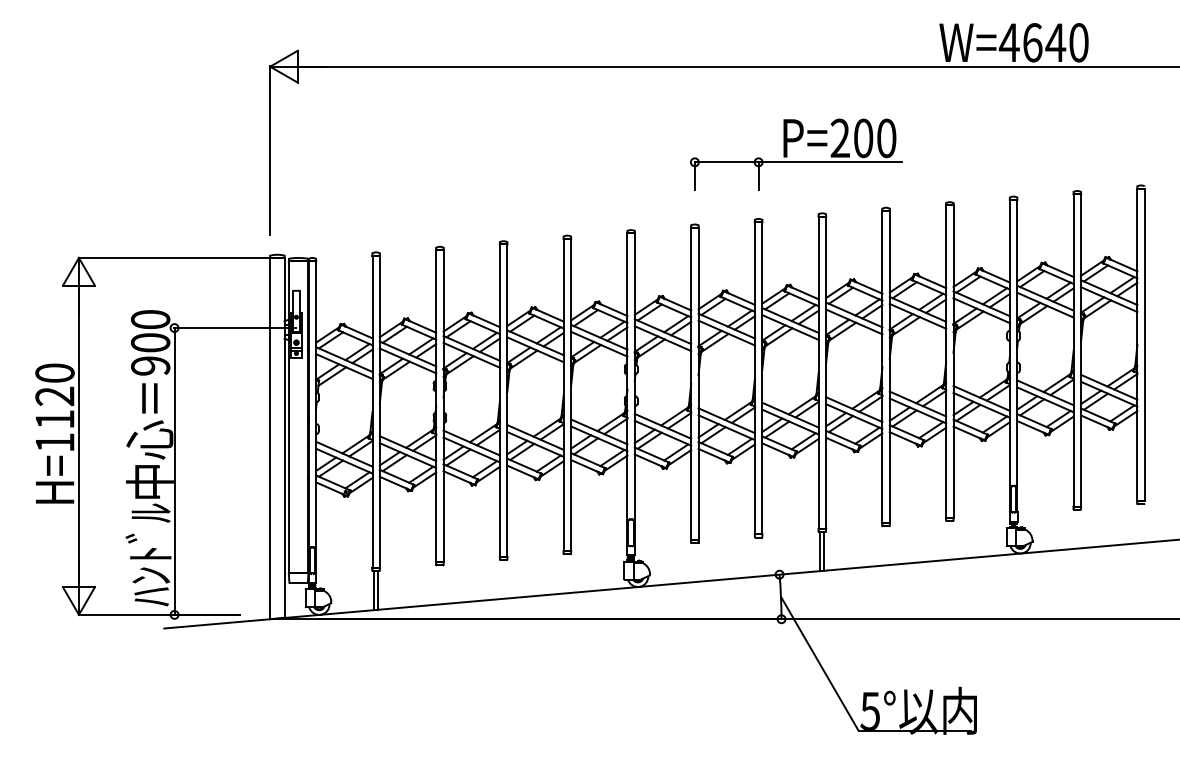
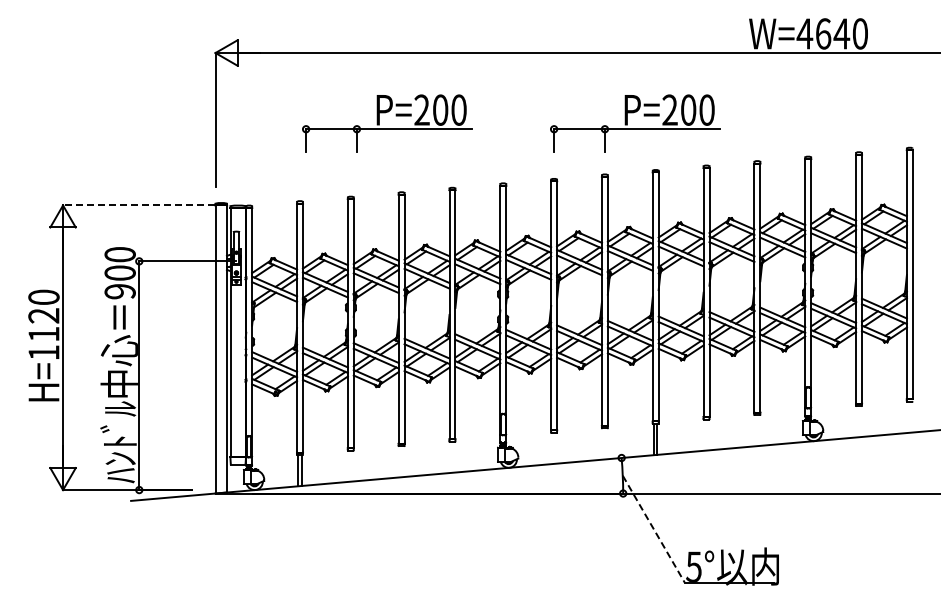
part: (485, 155) -> (387, 123), added
line: (173, 257) -> (138, 205), solid -> dashed
line: (819, 664) -> (653, 529), solid -> dashed

